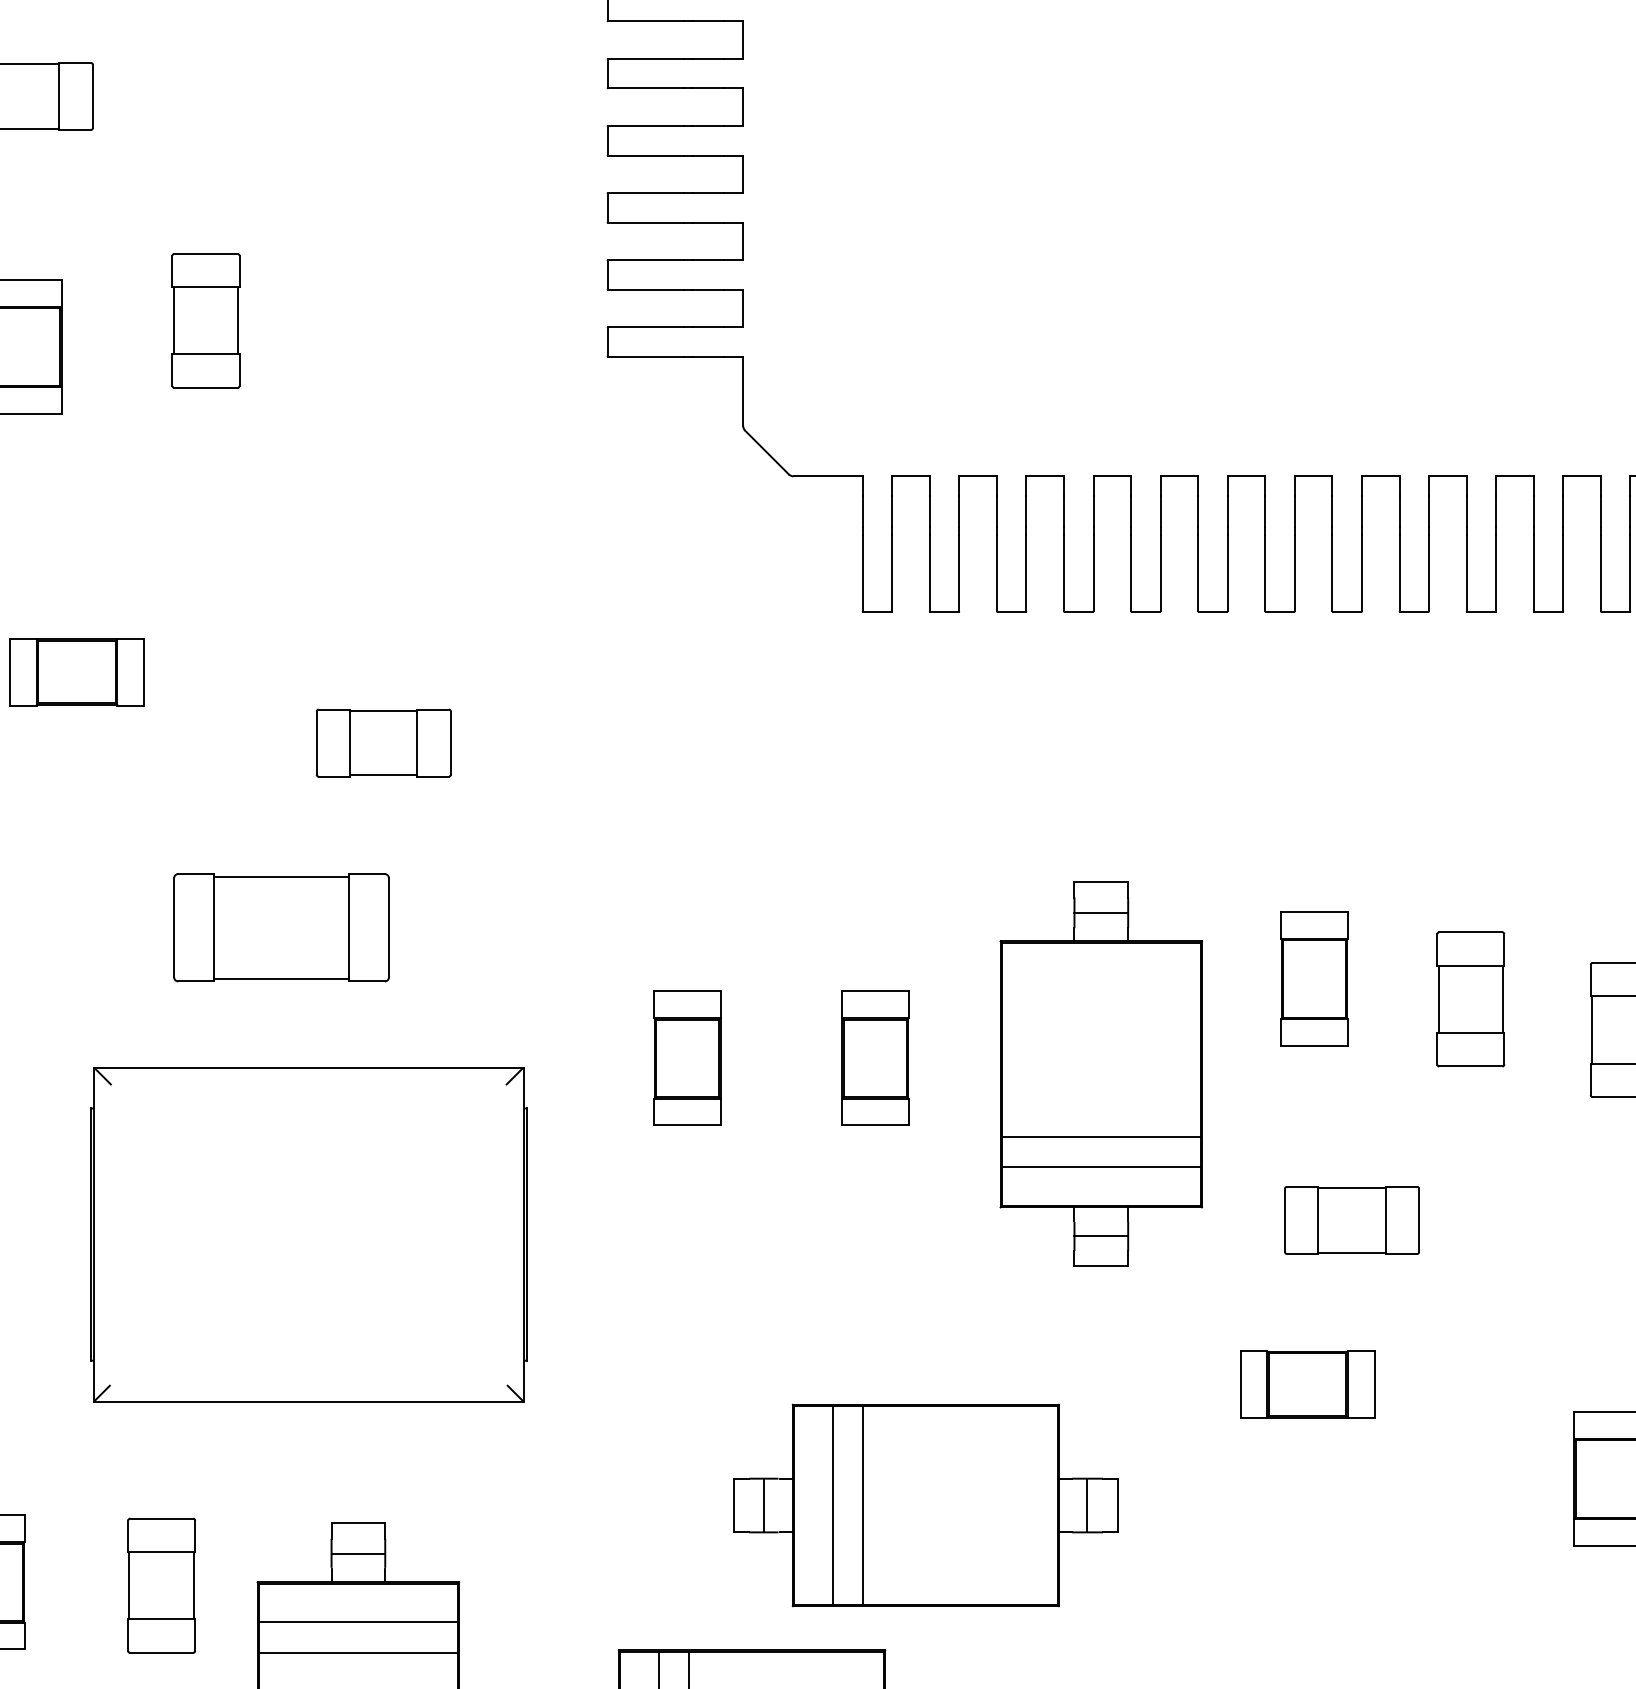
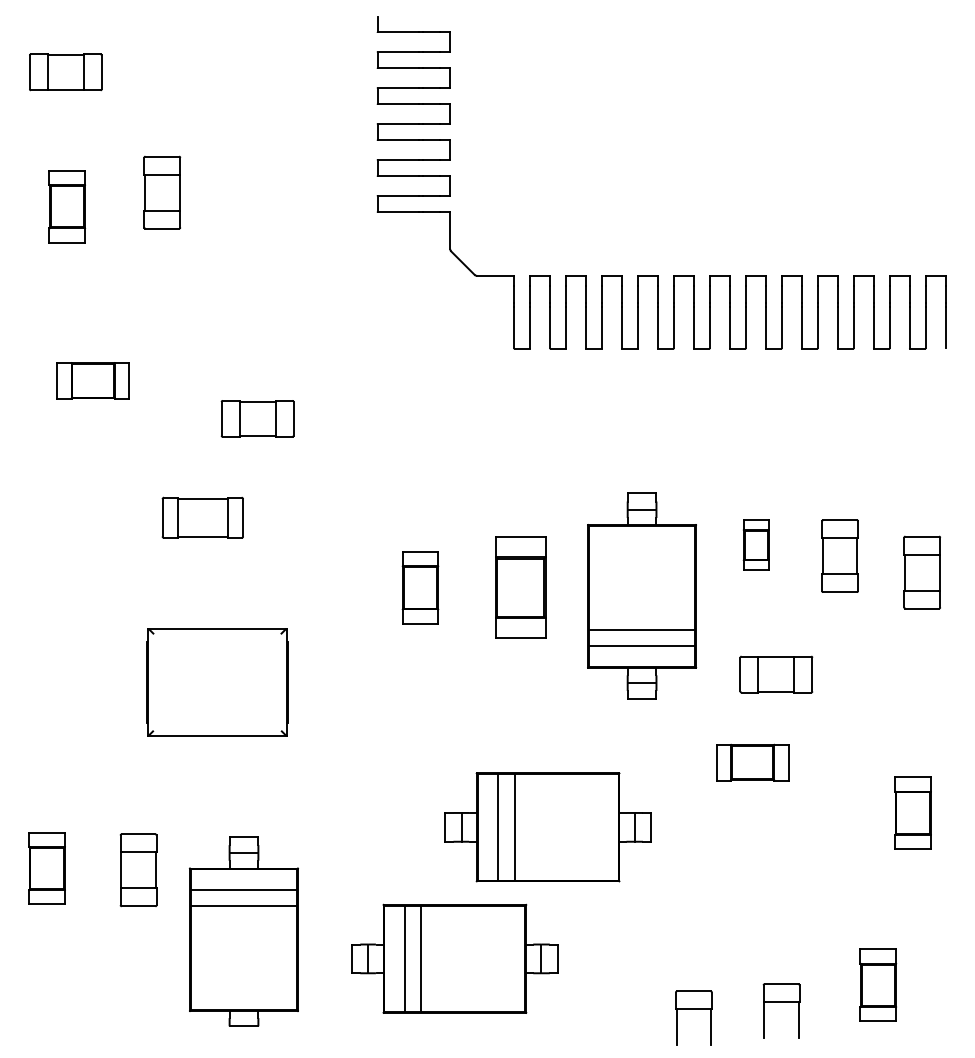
part: (280, 927) -> (202, 517), size x0.7
part: (1312, 977) -> (755, 544), size x0.7
part: (874, 1057) -> (520, 587), size x1.4
part: (308, 1235) -> (217, 682), size x0.6

